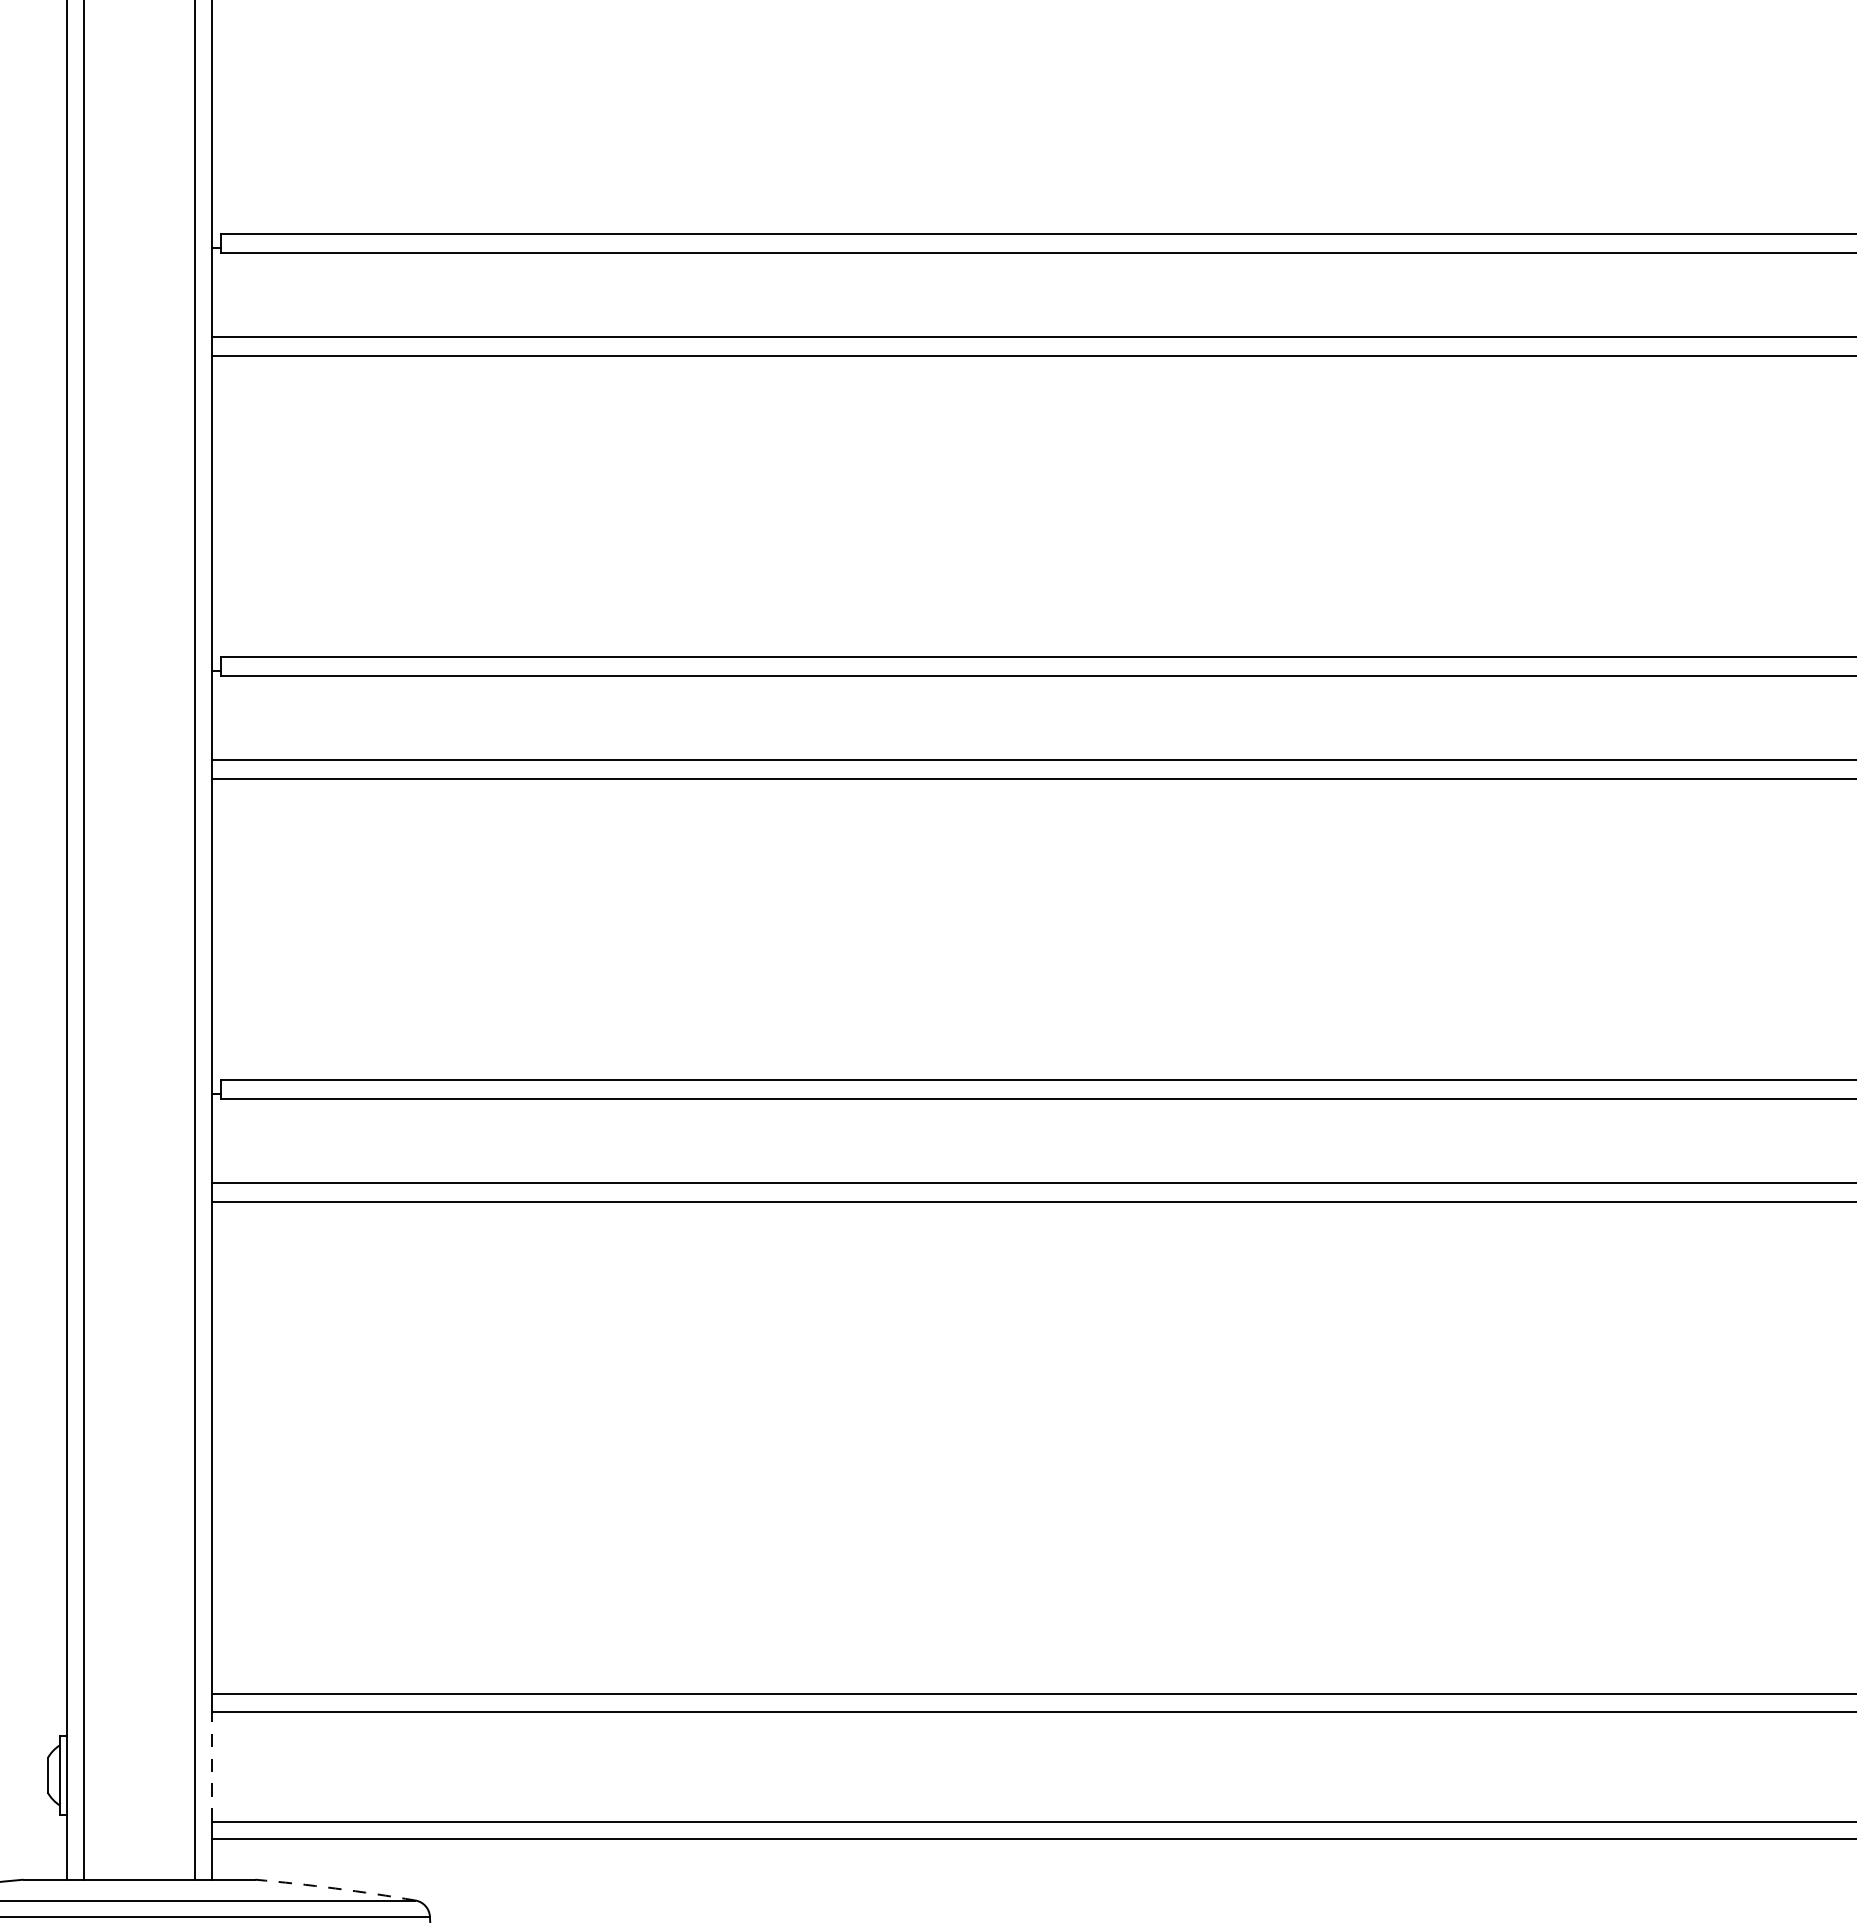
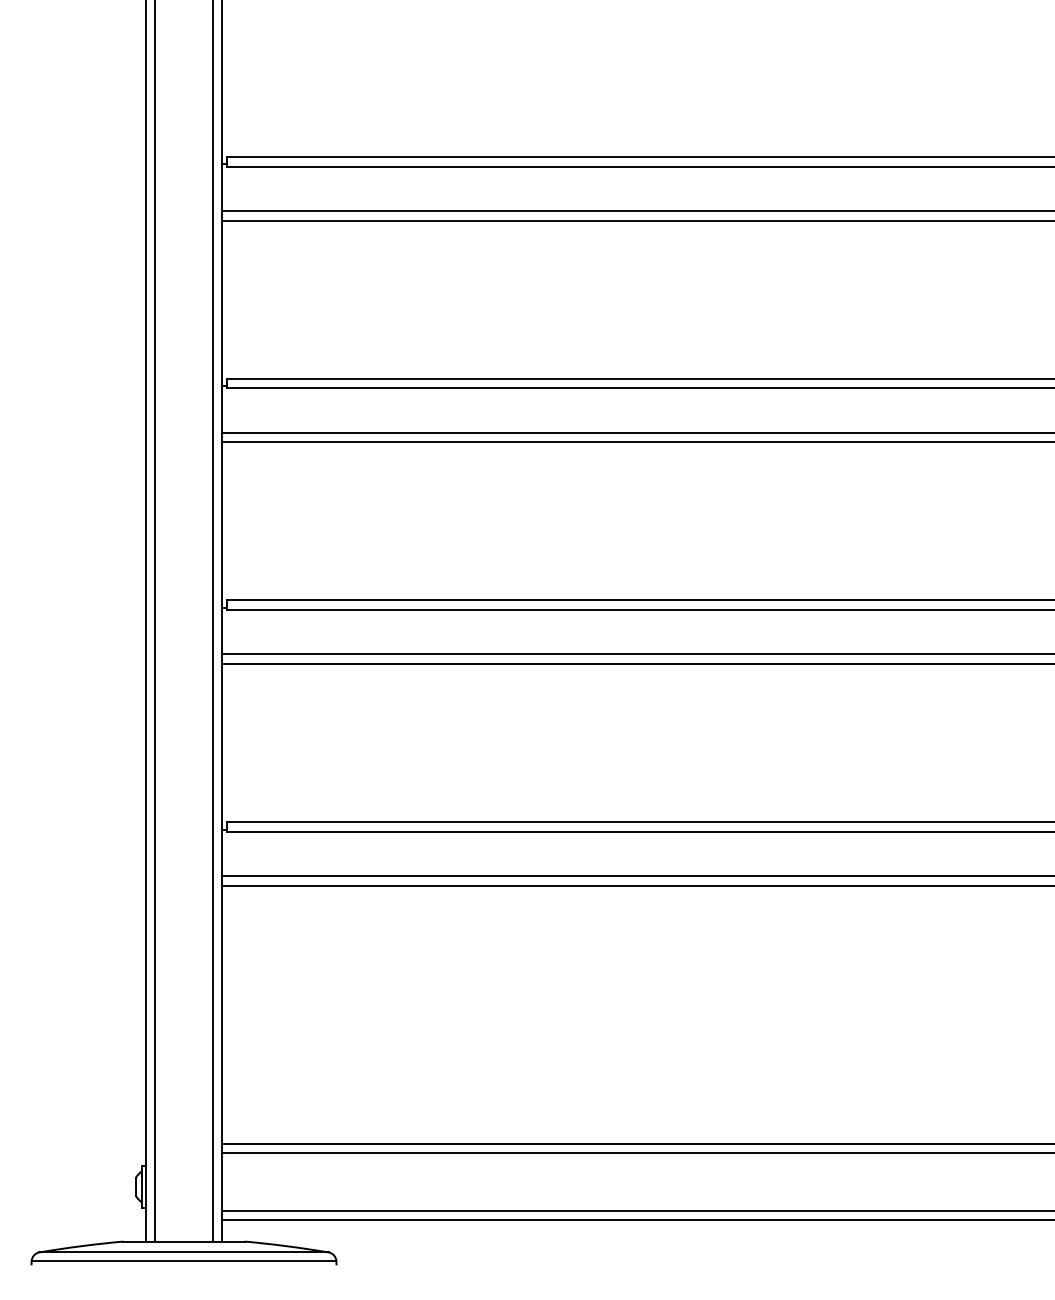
line: (212, 1767) -> (222, 1182), dashed -> solid
arc: (334, 1889) -> (286, 1246), dashed -> solid

